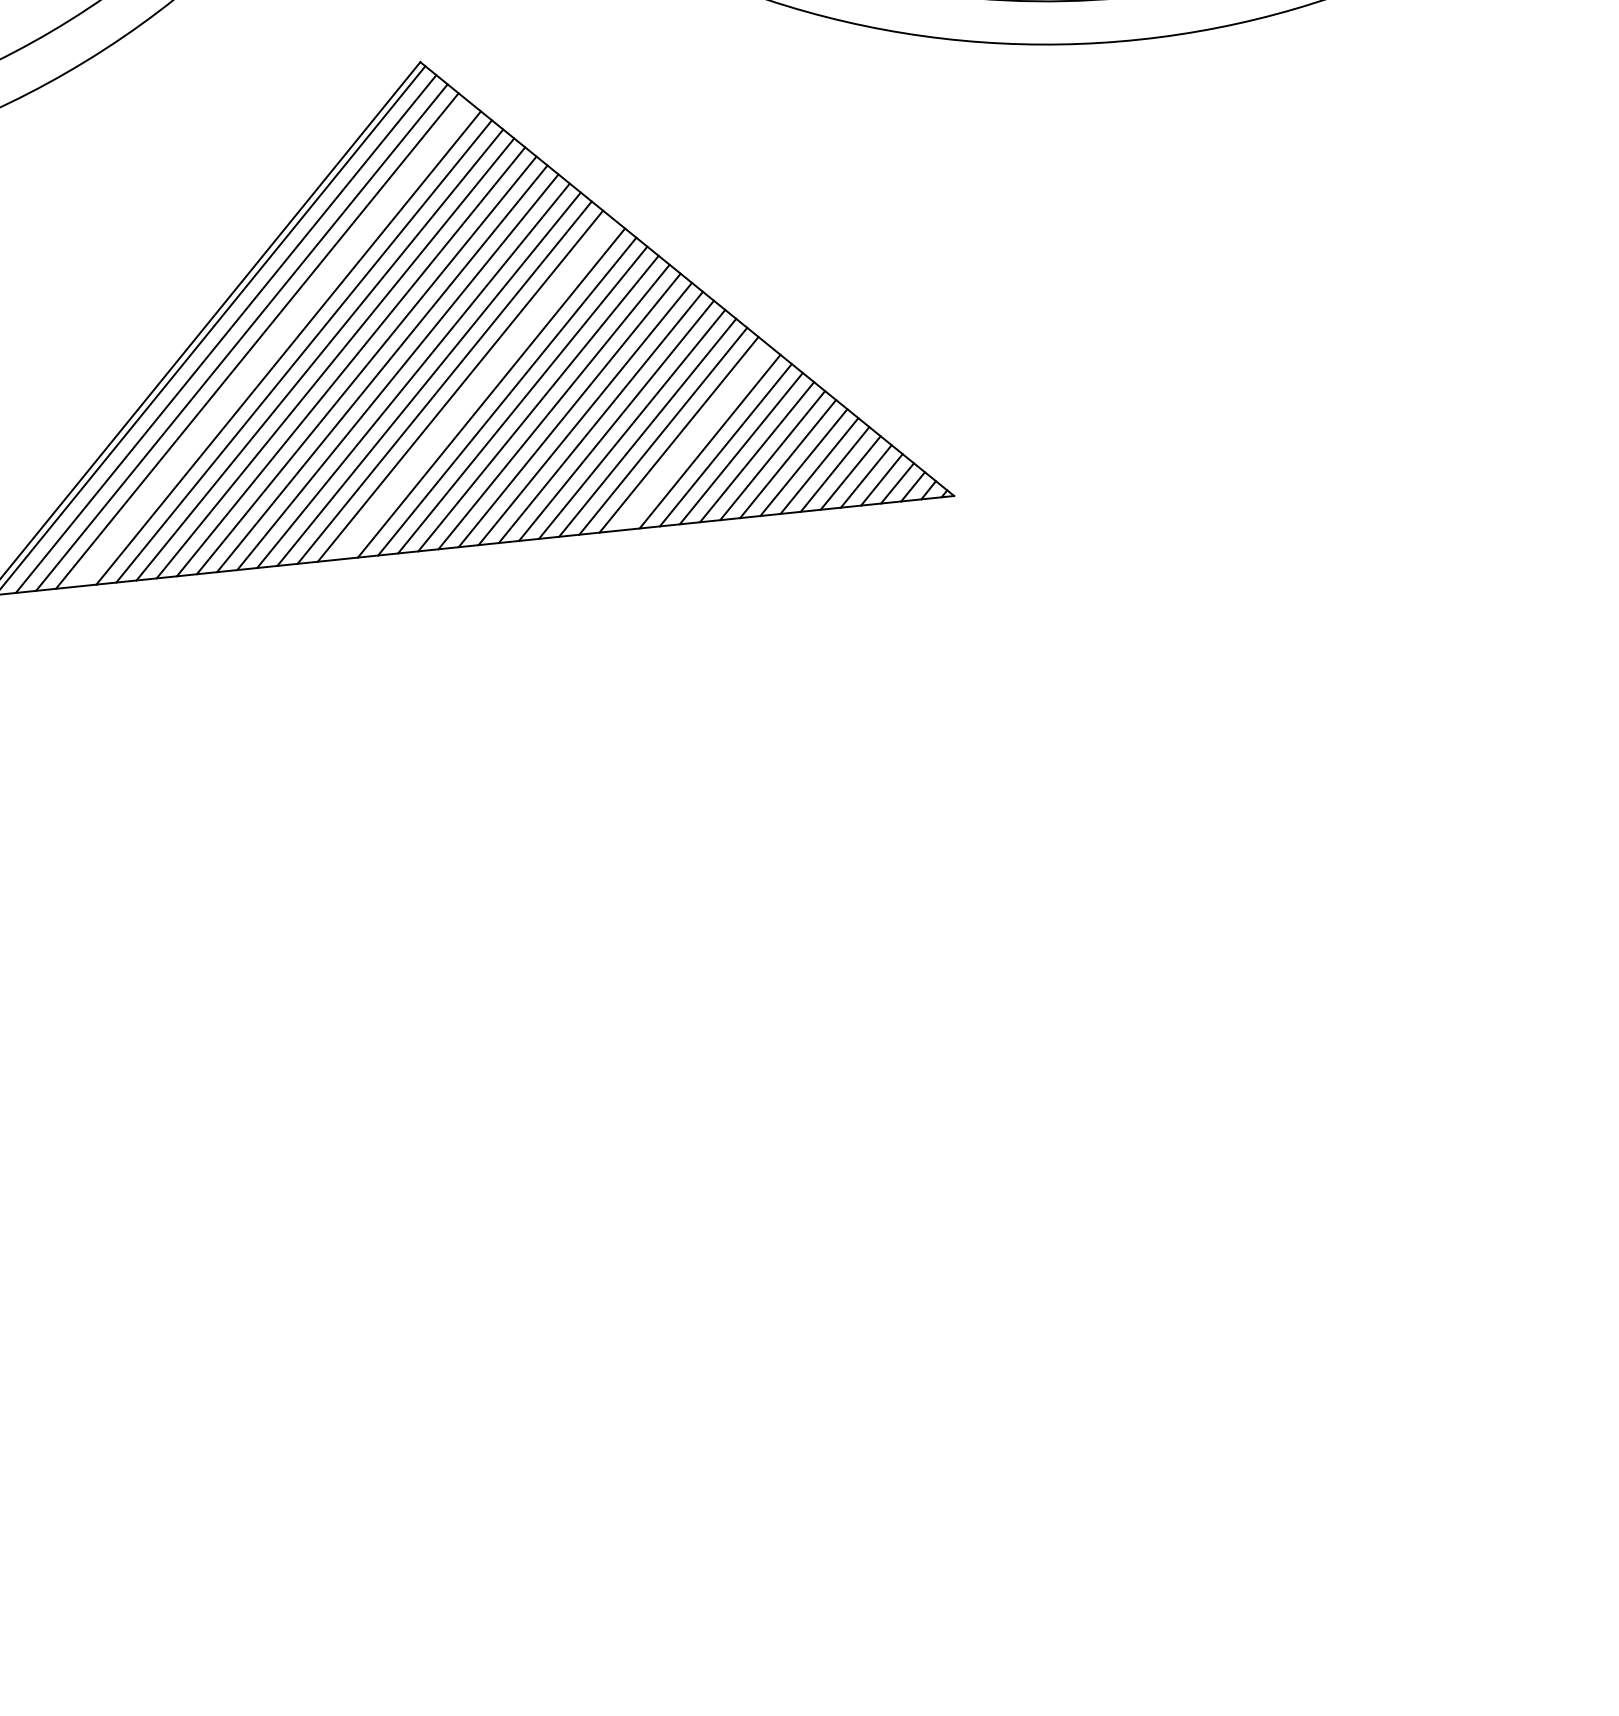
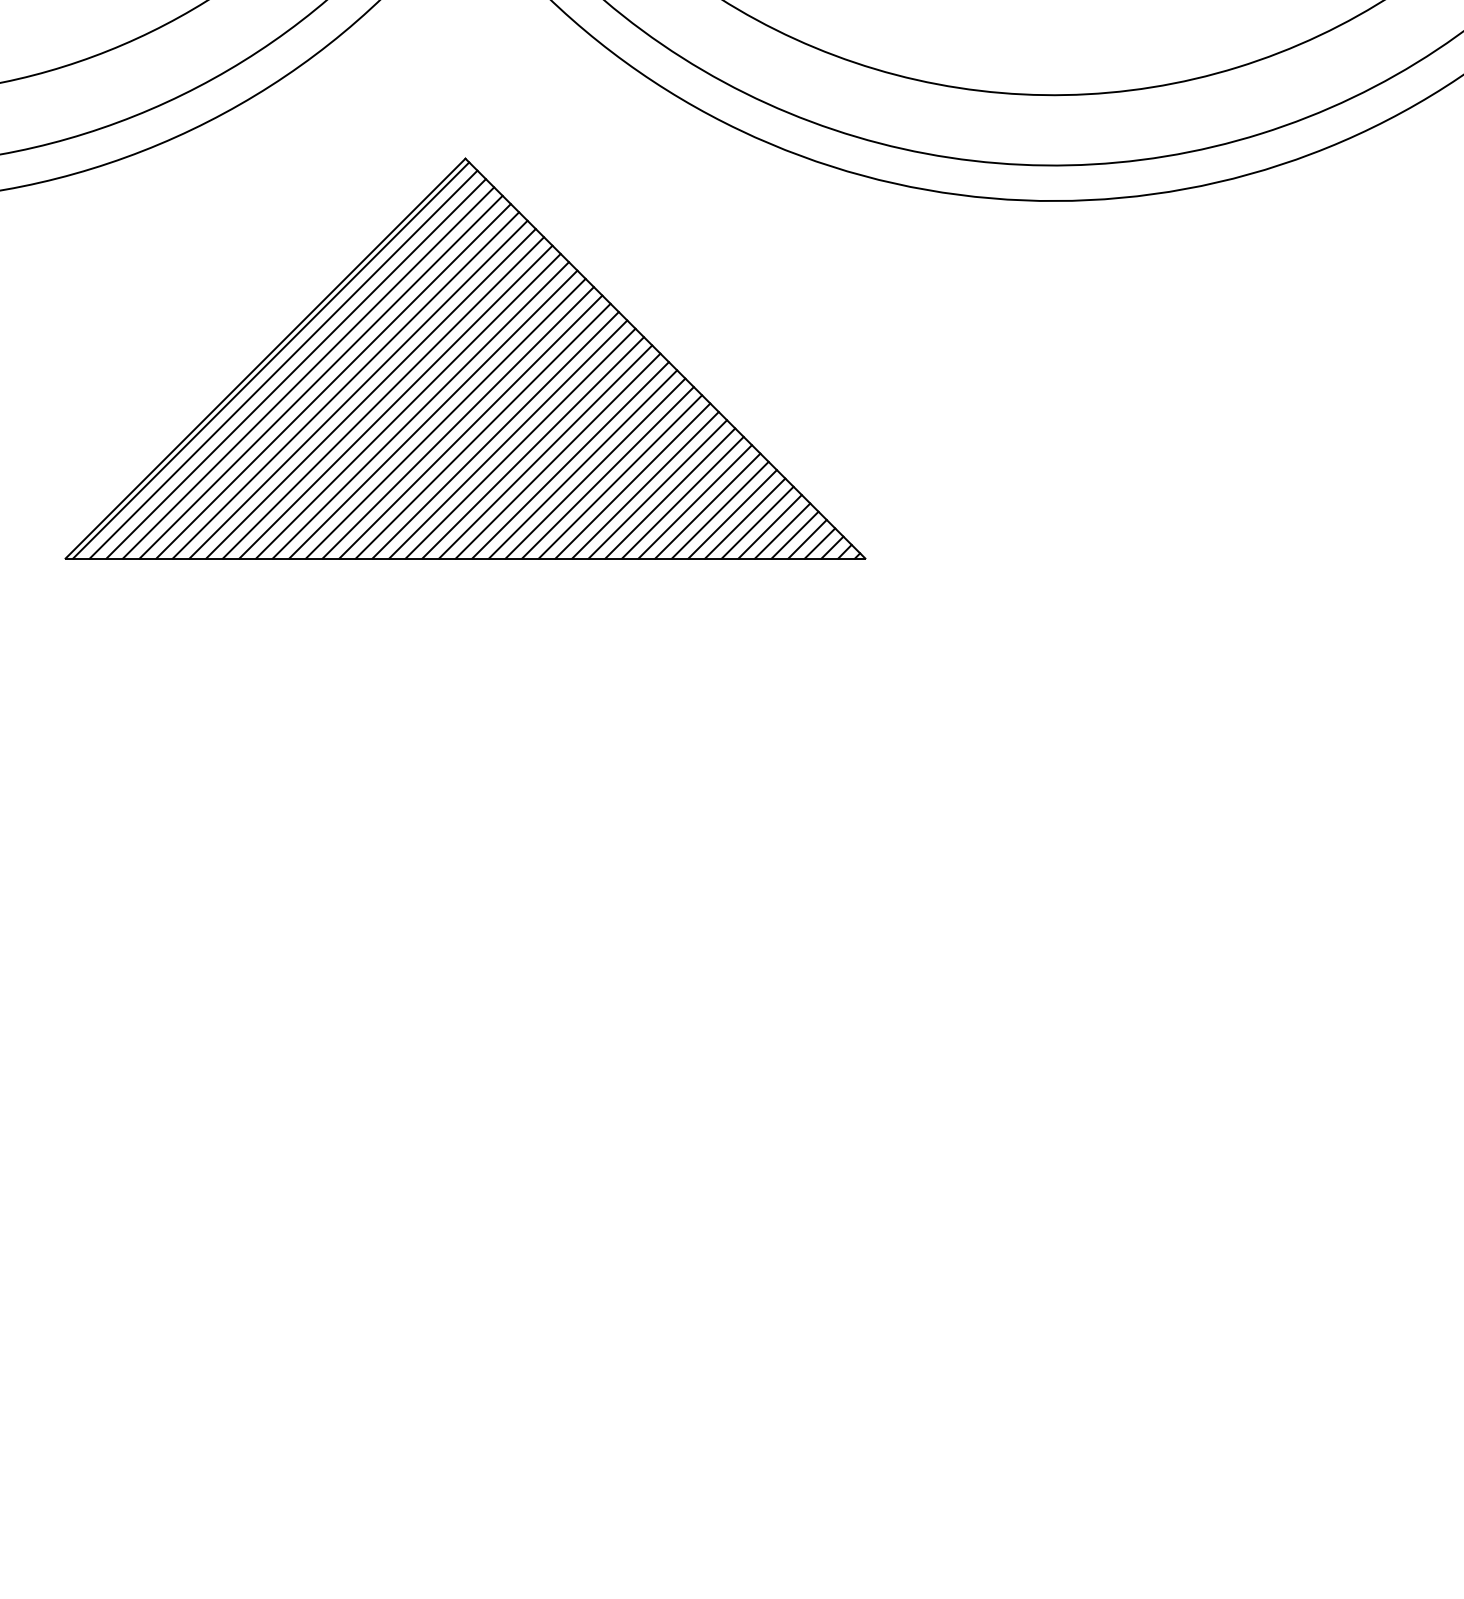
line: (272, 343) -> (320, 376), added
line: (474, 388) -> (482, 430), added
line: (694, 438) -> (657, 489), added

